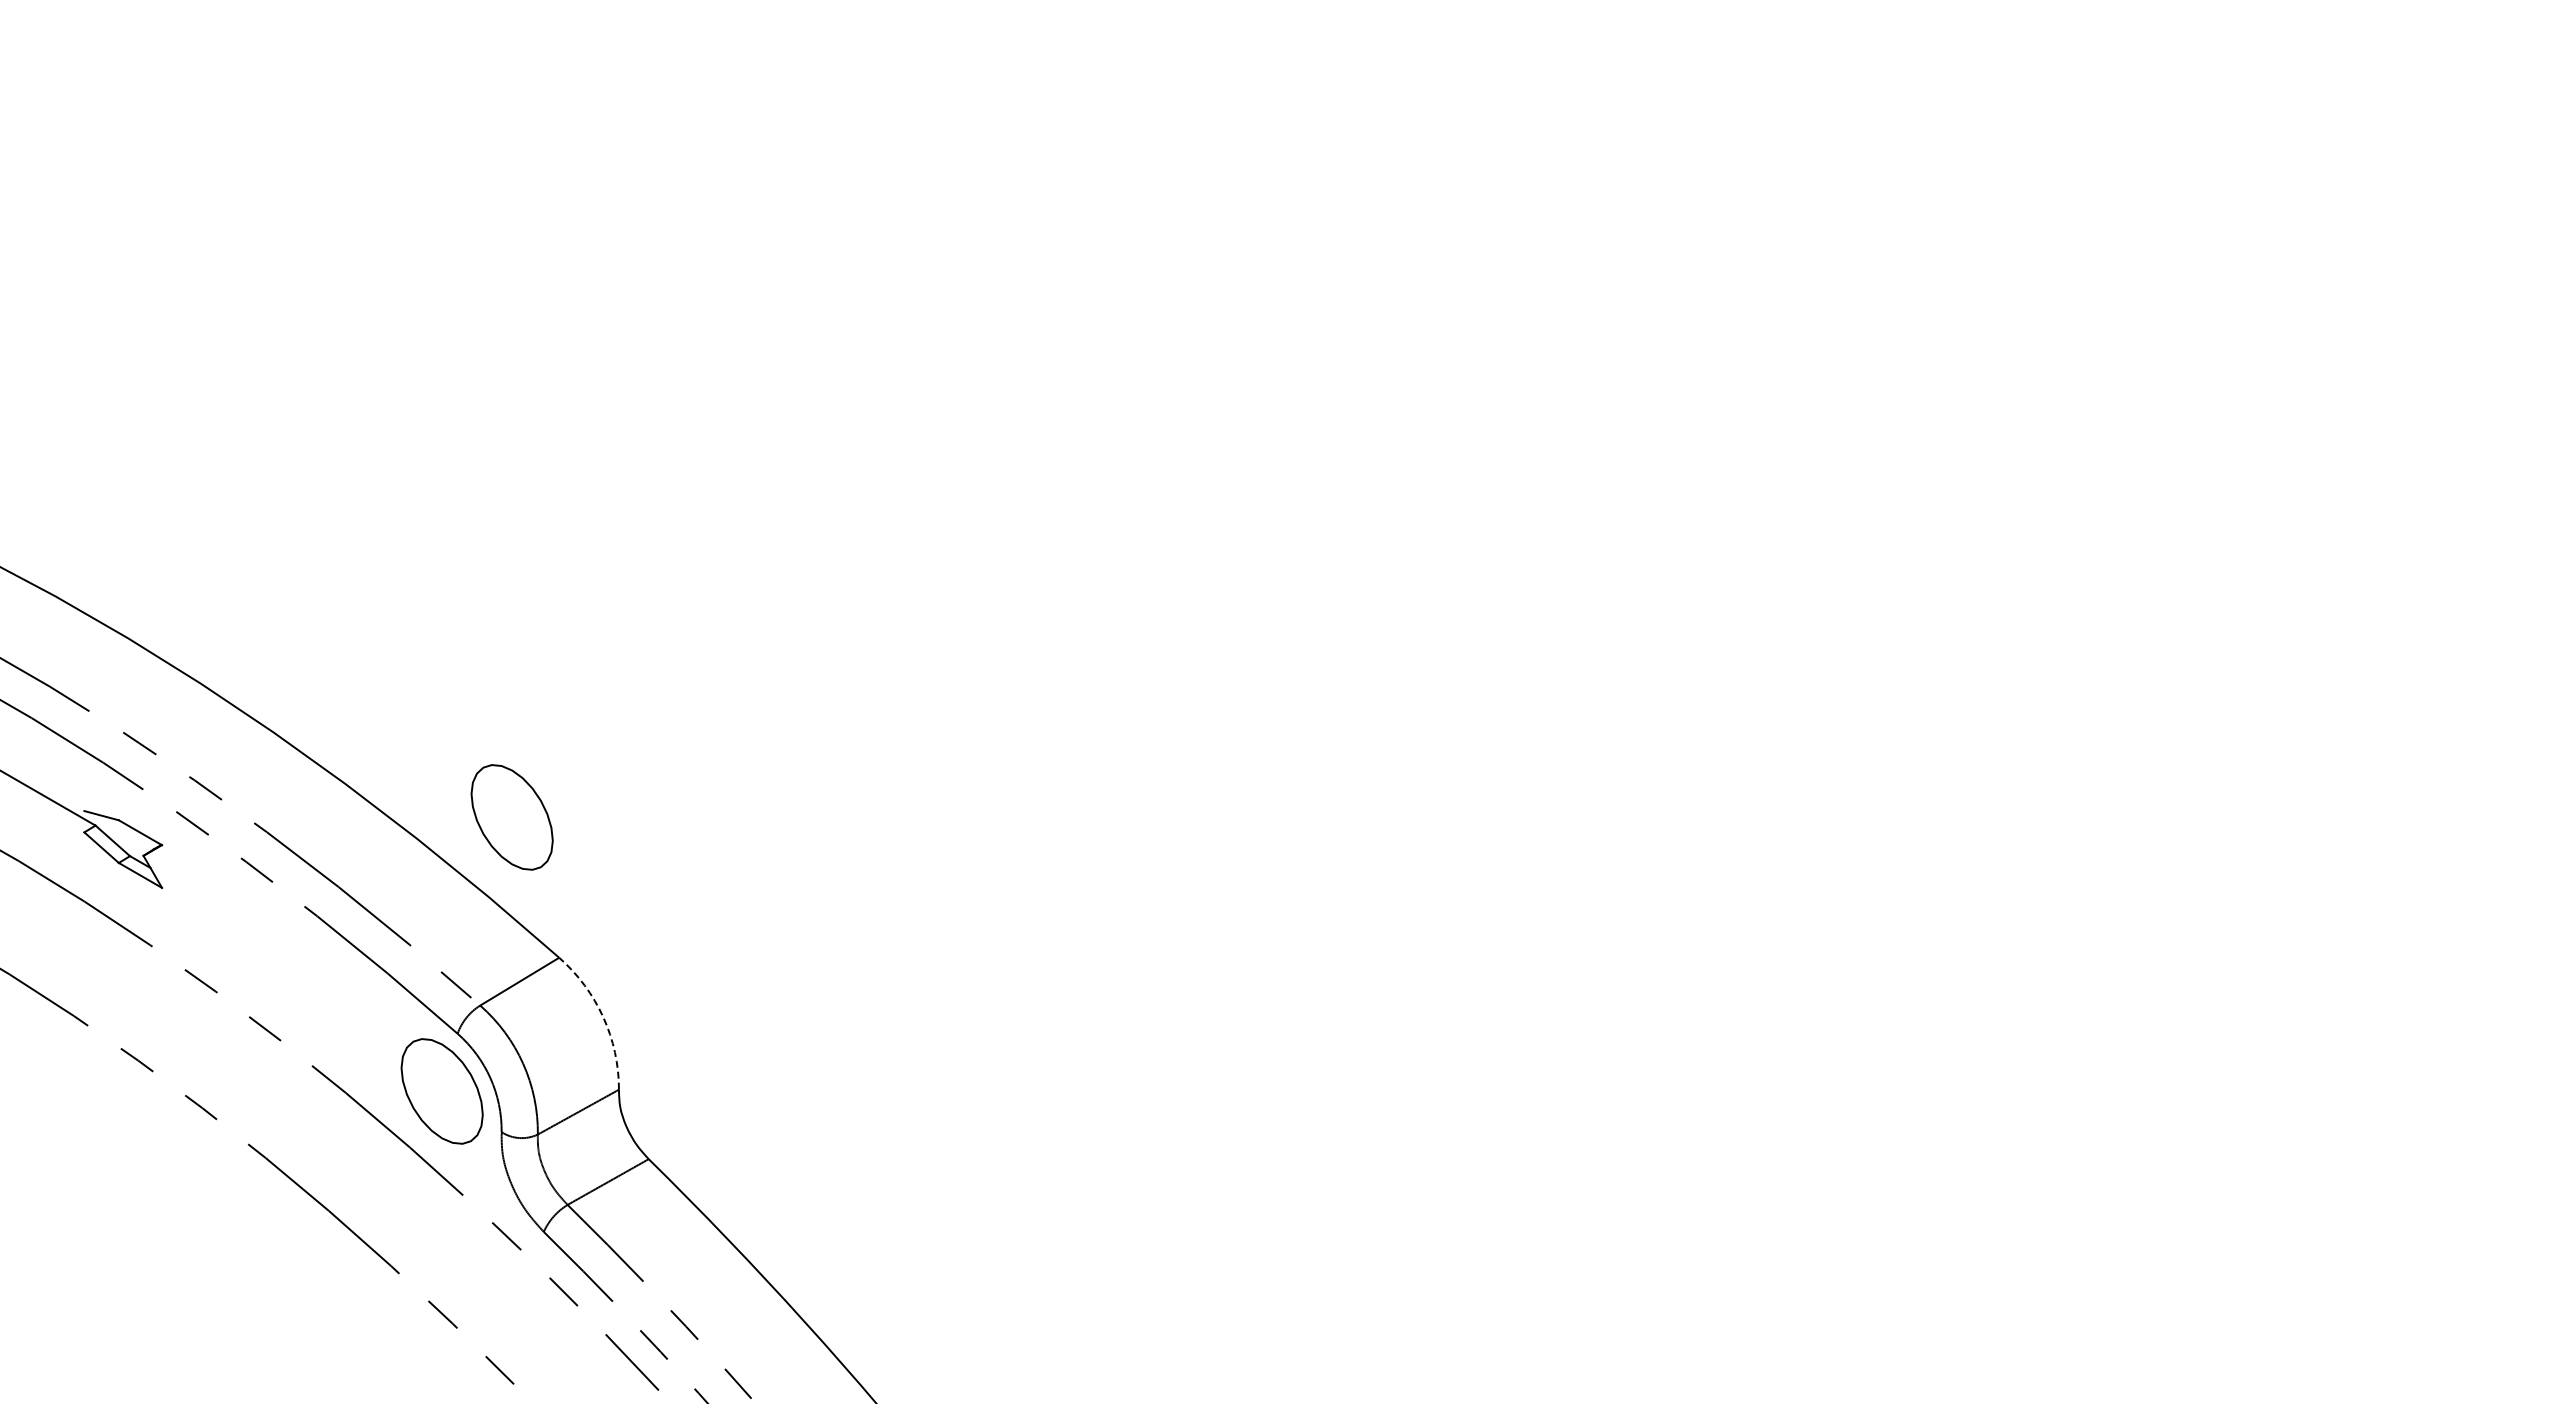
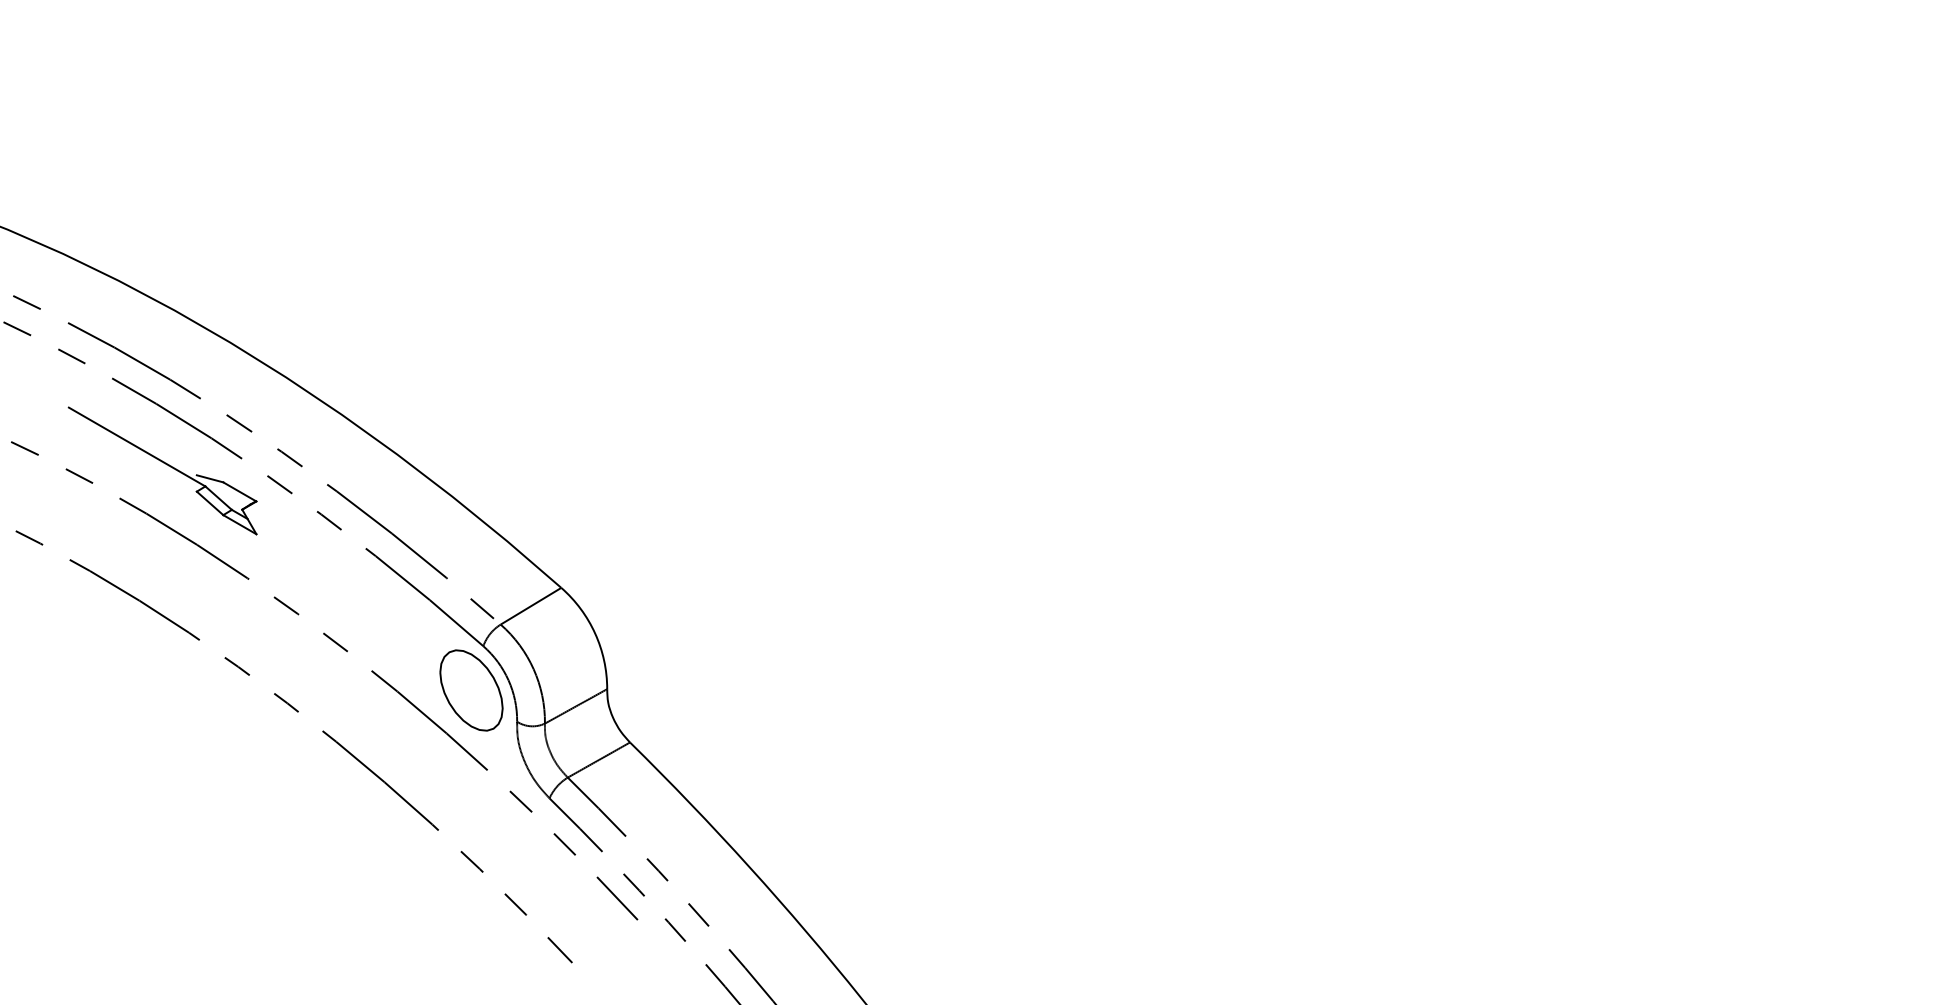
part: (511, 817) -> (524, 480), removed
arc: (603, 1017) -> (595, 633), dashed -> solid

